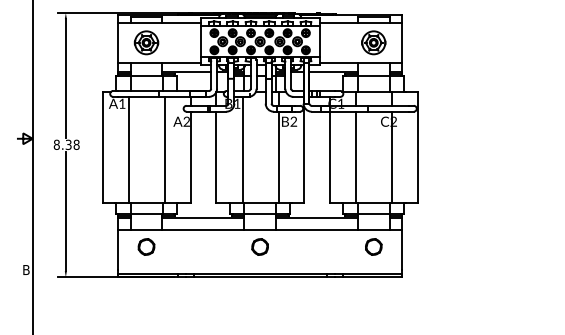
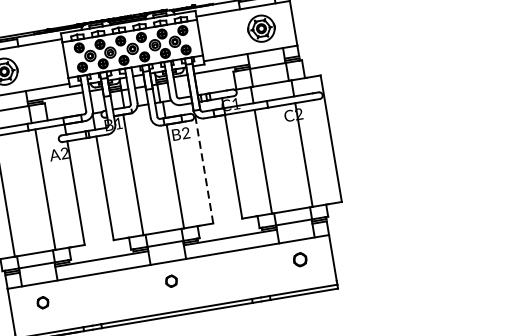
line: (304, 154) -> (204, 168), solid -> dashed
part: (146, 246) -> (42, 302), size x0.6
part: (259, 246) -> (170, 280), size x0.6
part: (373, 246) -> (299, 259), size x0.7

